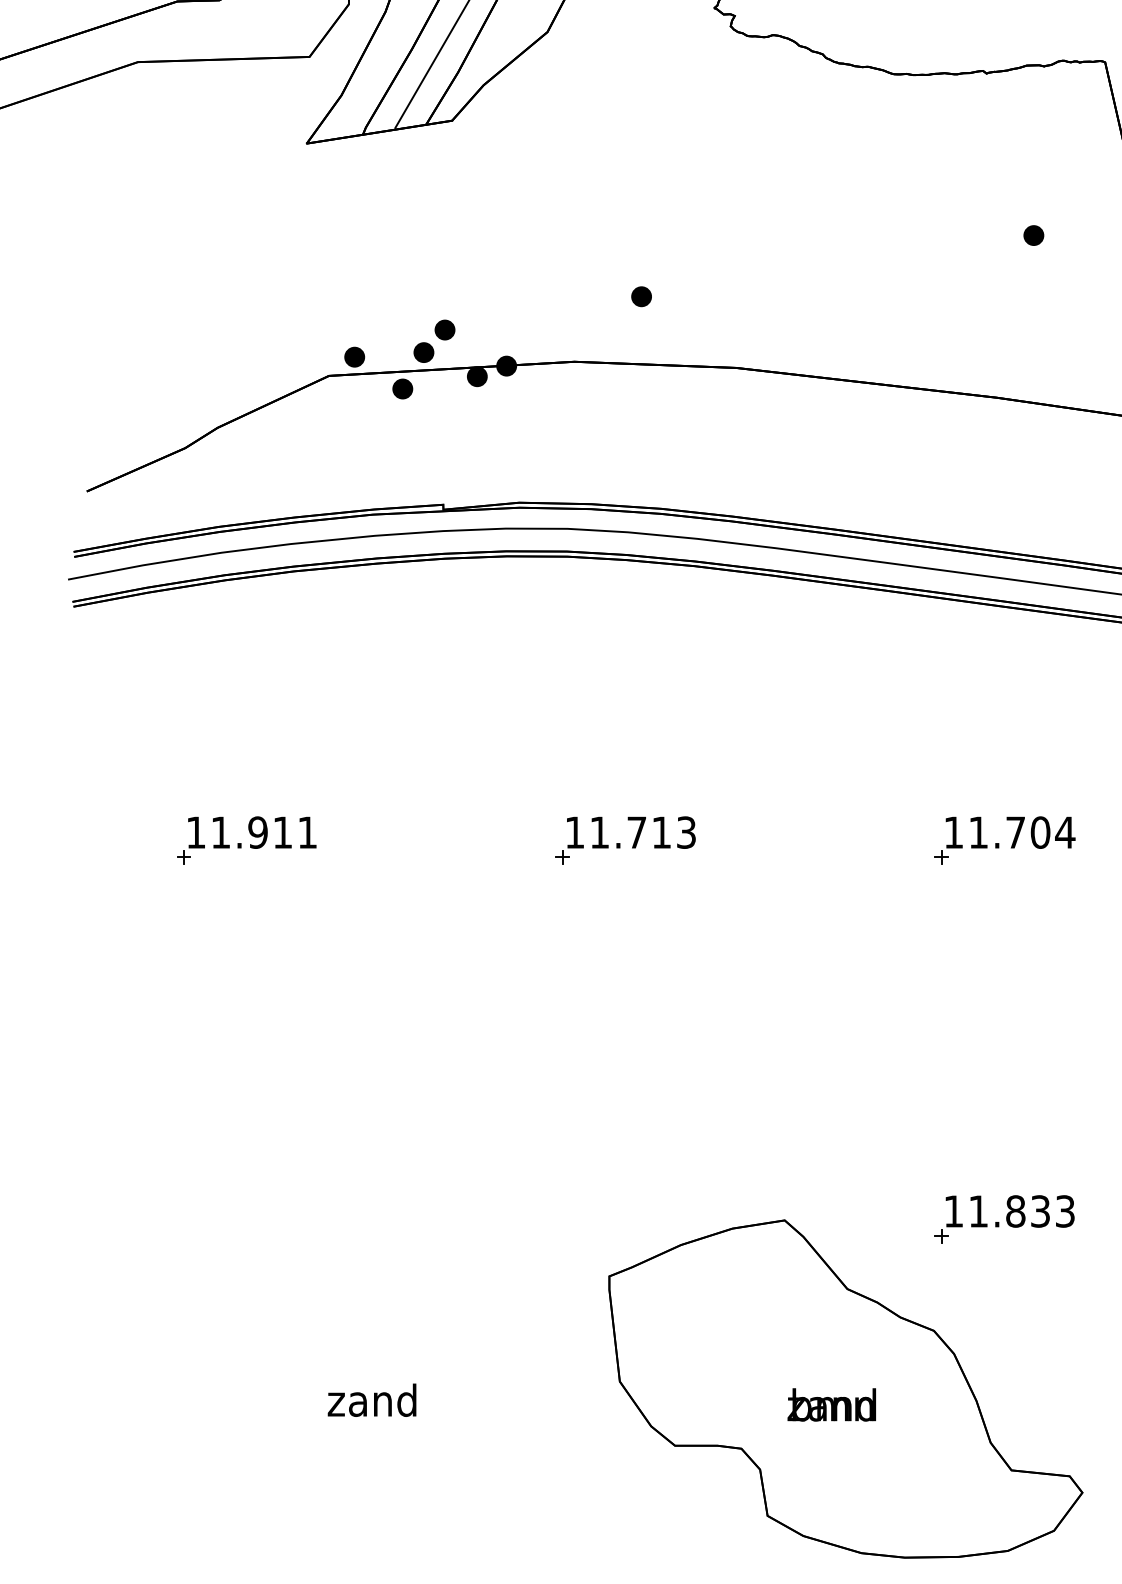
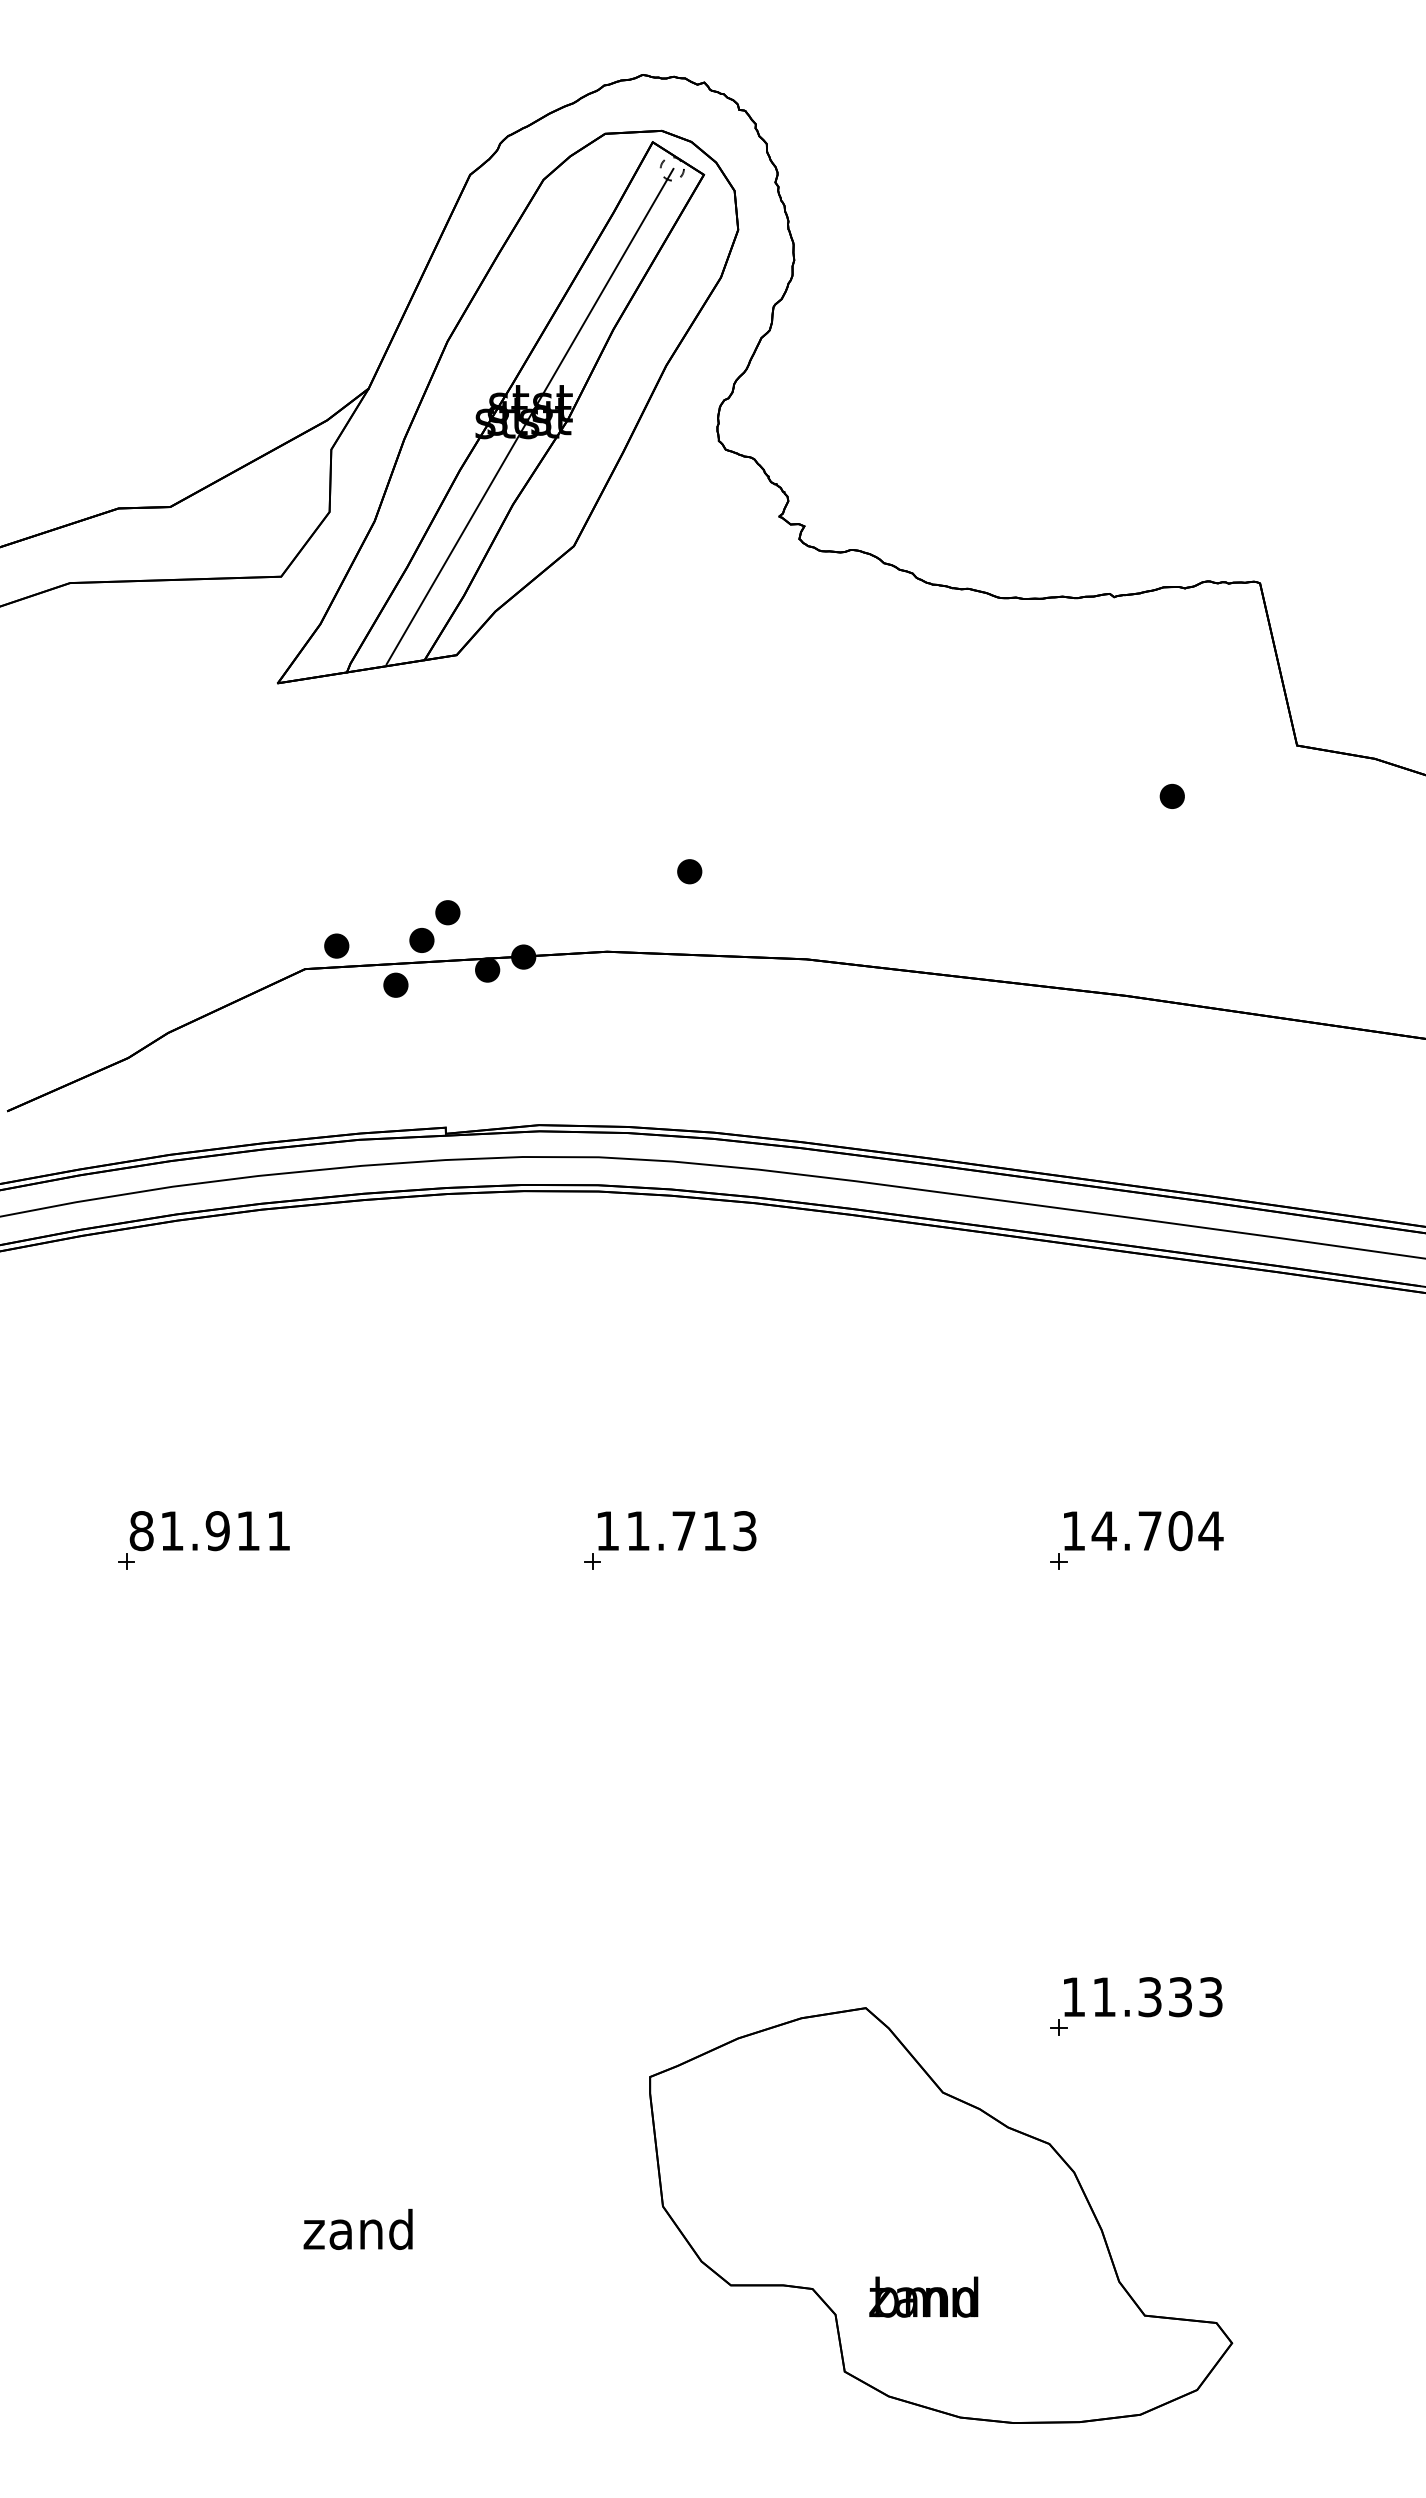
text: (977, 832) -> (1103, 1530), 11.704 -> 14.704
text: (196, 833) -> (141, 1531), 11.911 -> 81.911
text: (1016, 1211) -> (1150, 1997), 11.833 -> 11.333
text: (831, 1404) -> (923, 2296), moved

